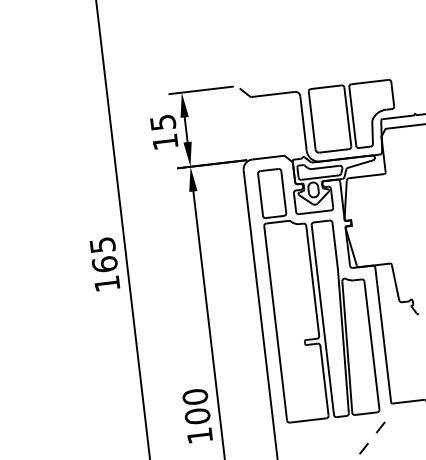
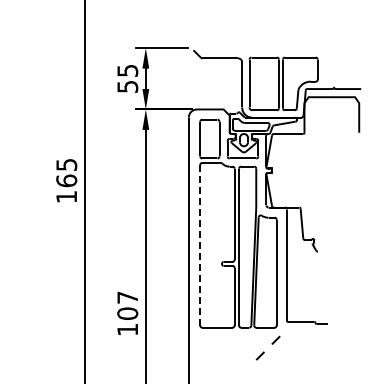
text: (165, 141) -> (127, 86), 15 -> 55
line: (275, 322) -> (200, 244), solid -> dashed
text: (195, 396) -> (127, 297), 100 -> 107

